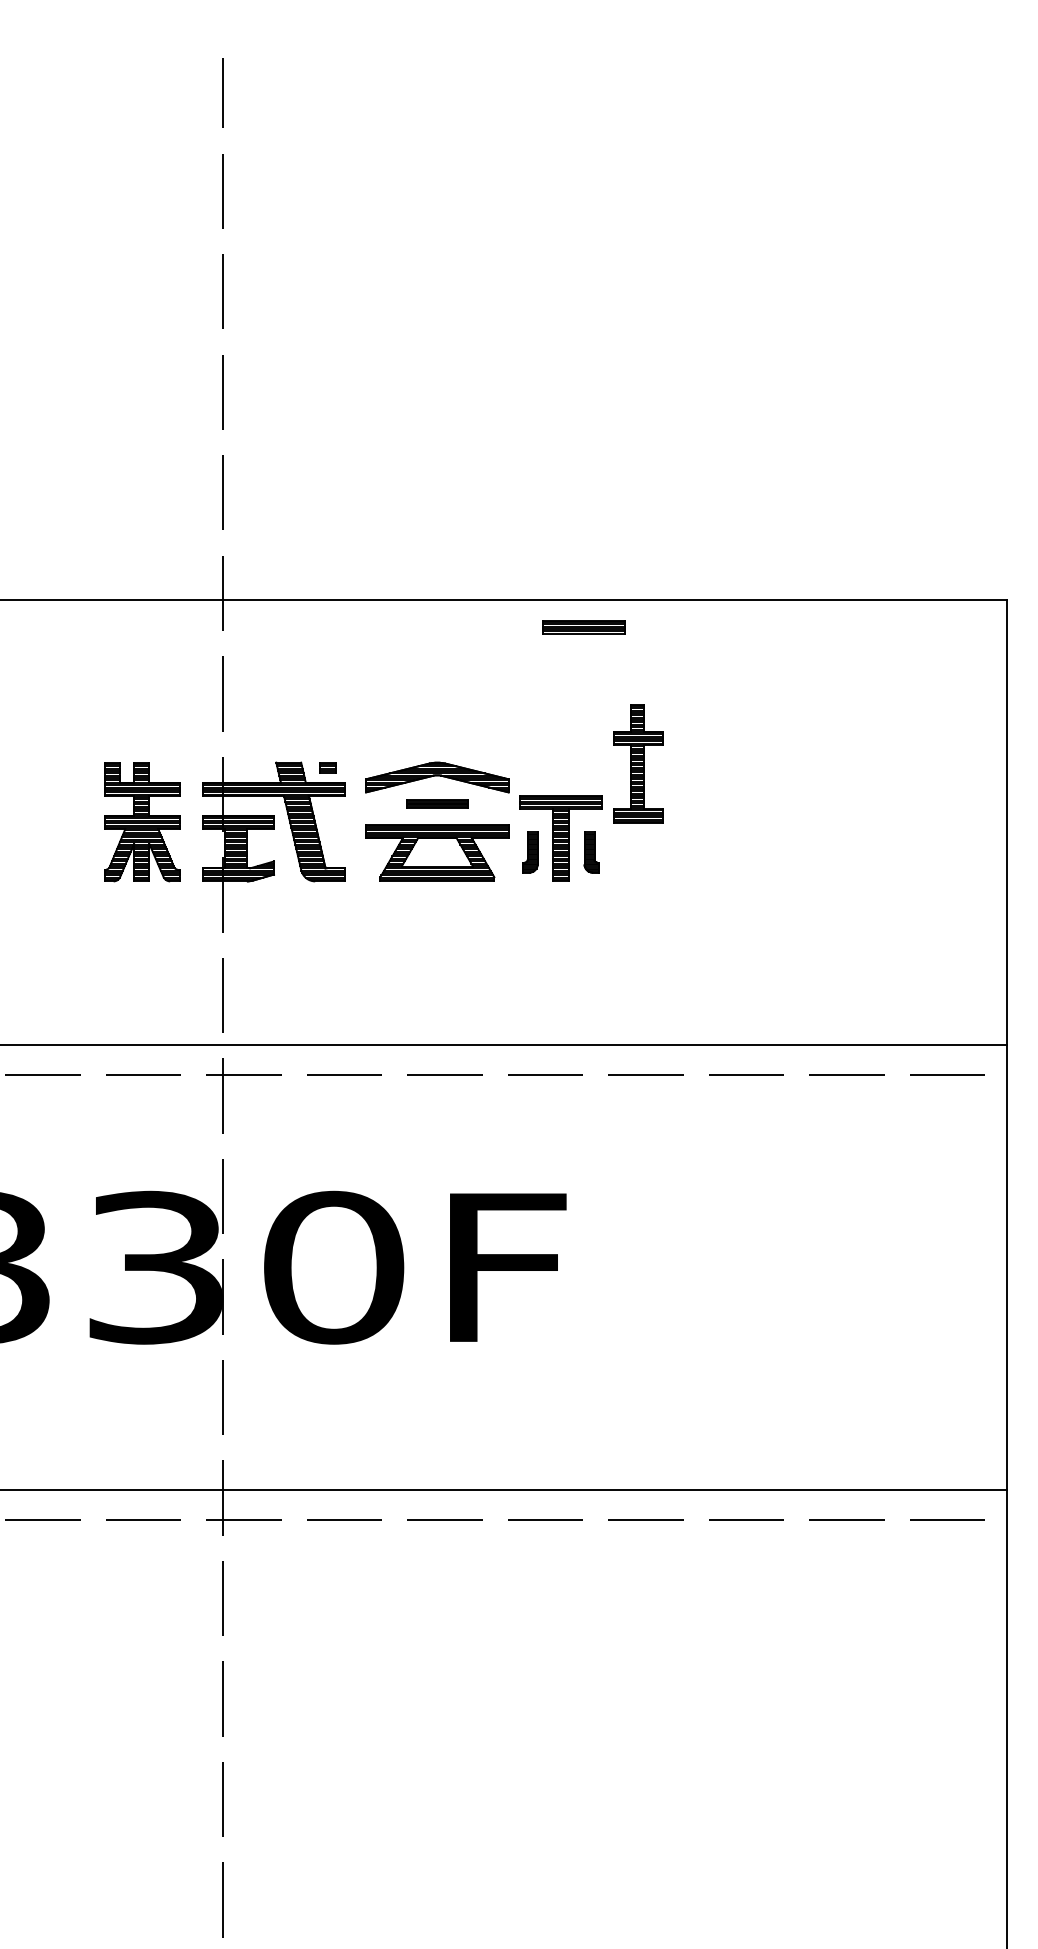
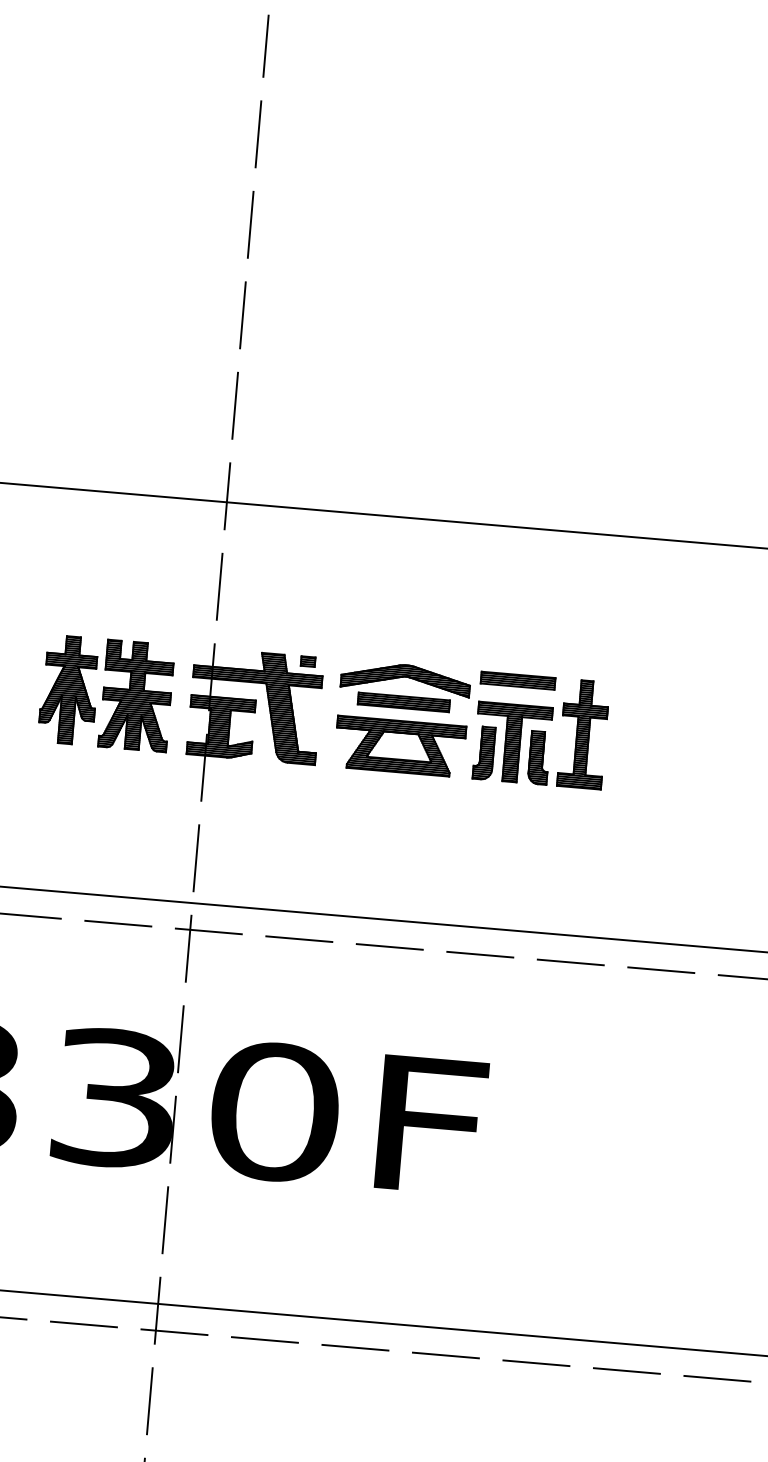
part: (583, 627) -> (517, 680), moved
part: (638, 763) -> (583, 733), moved
part: (437, 803) -> (404, 702), size x1.67
part: (66, 821) -> (68, 689), added
part: (530, 852) -> (483, 753), size x1.43
part: (591, 852) -> (538, 758), size x1.43

